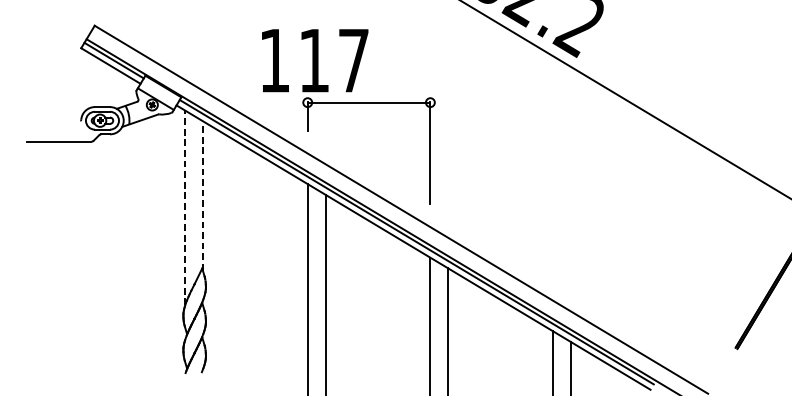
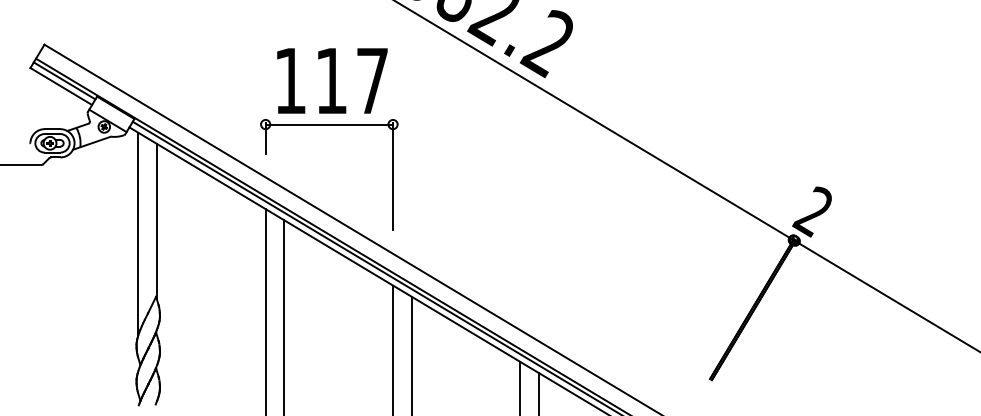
text: (315, 60) -> (332, 80), moved
line: (202, 196) -> (156, 221), dashed -> solid
line: (185, 207) -> (138, 233), dashed -> solid

